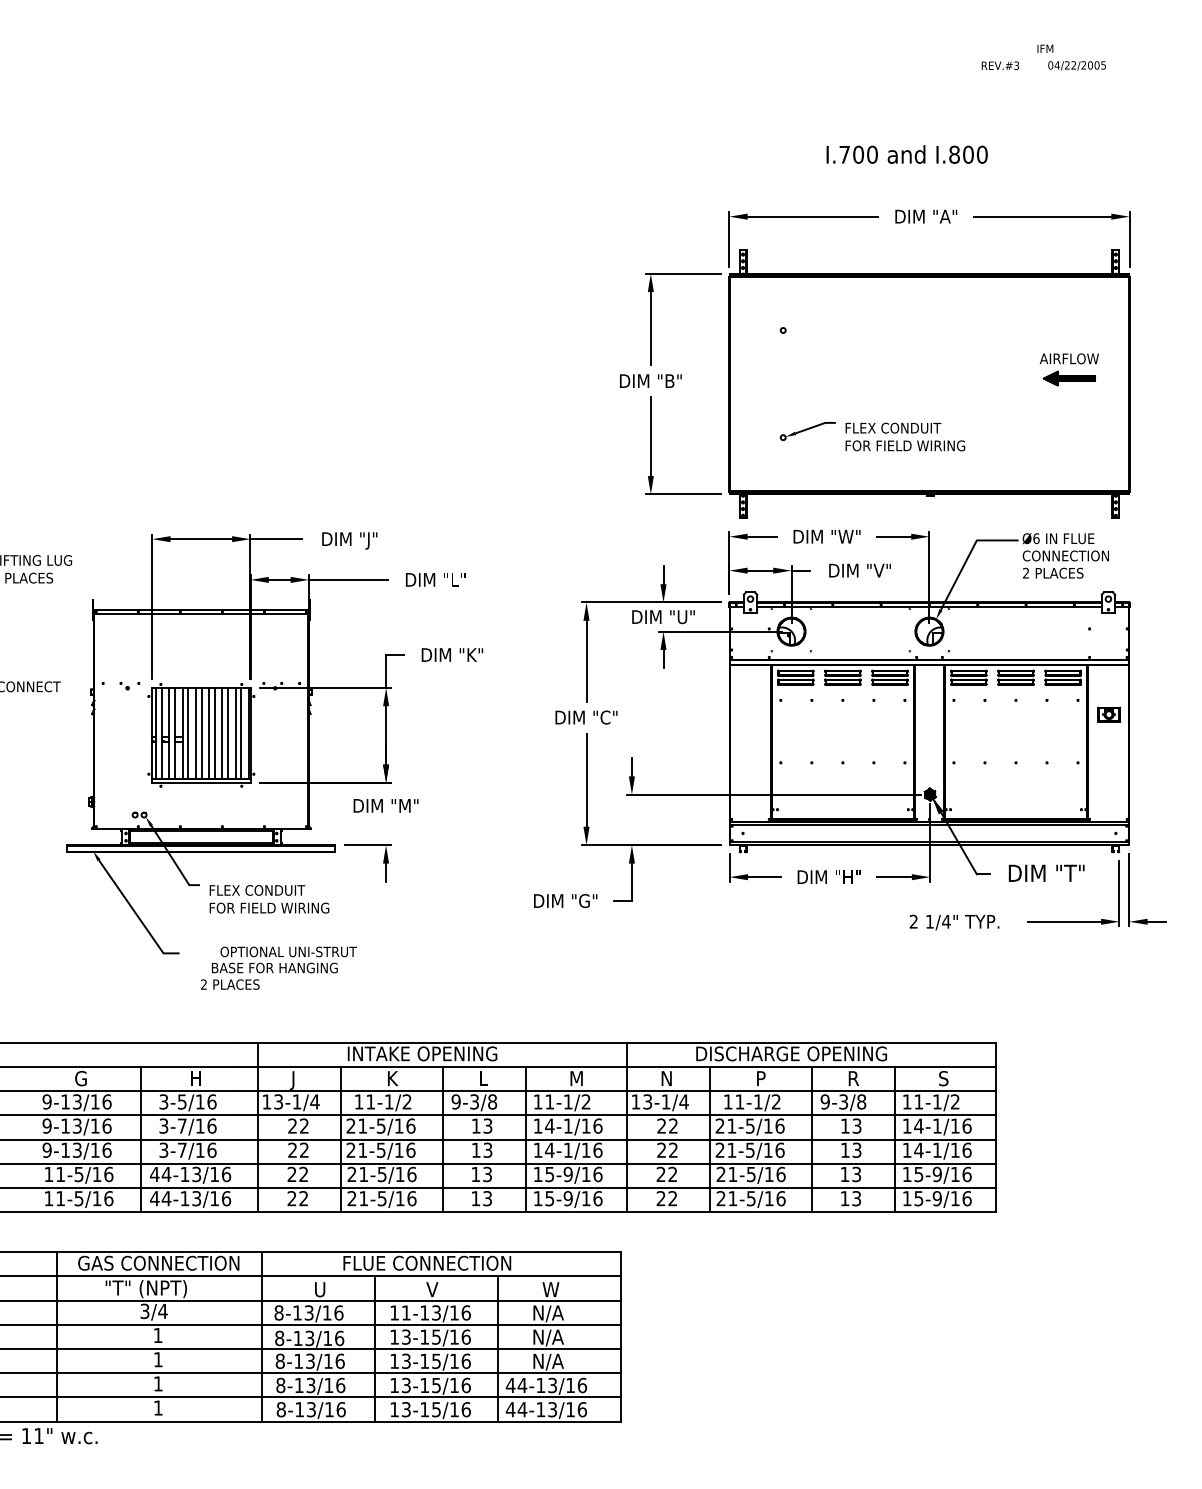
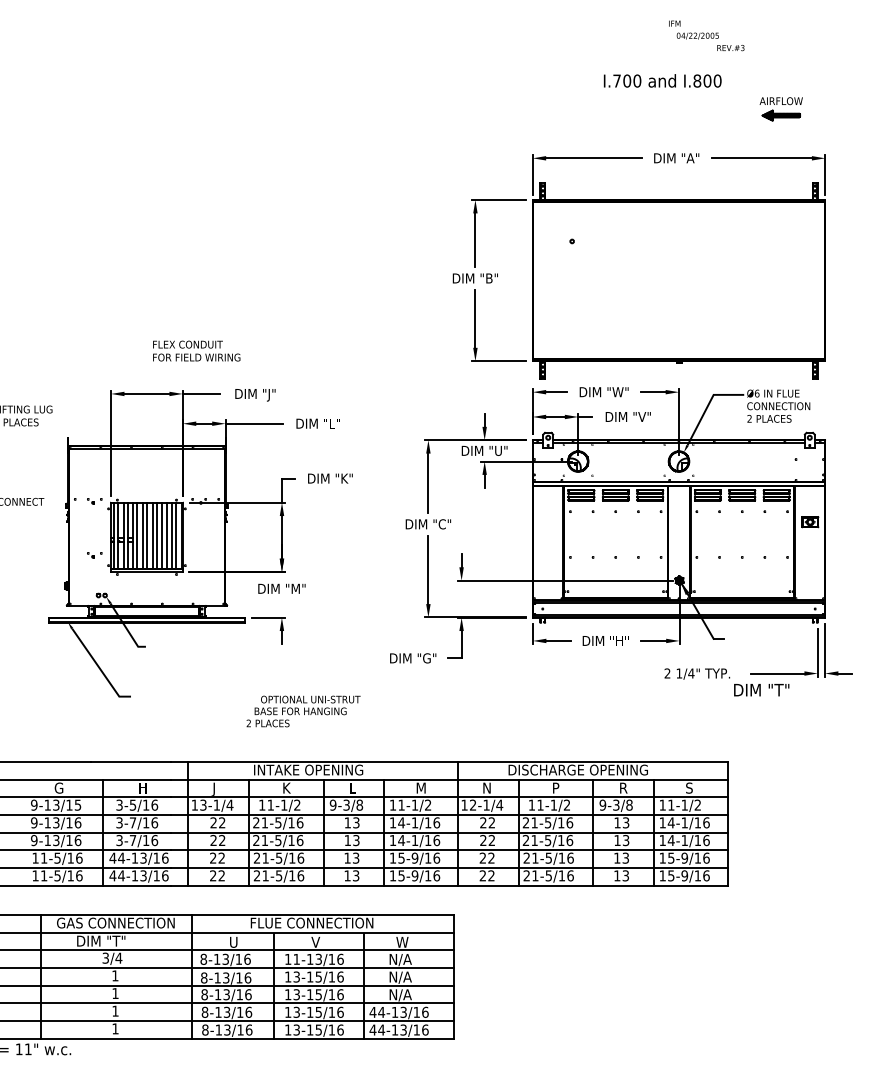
text: (1071, 56) -> (693, 29), moved
text: (906, 153) -> (662, 80), moved
part: (1068, 370) -> (780, 109), moved
part: (872, 435) -> (637, 318), removed
part: (129, 760) -> (94, 555), added
text: (1046, 873) -> (761, 690), moved
text: (269, 898) -> (196, 350), moved
text: (278, 968) -> (303, 711), moved
text: (106, 1100) -> (77, 804), 9-13/16 -> 9-13/15
text: (648, 1102) -> (473, 805), 13-1/4 -> 12-1/4
text: (145, 1288) -> (106, 941), "T" (NPT) -> DIM "T"

